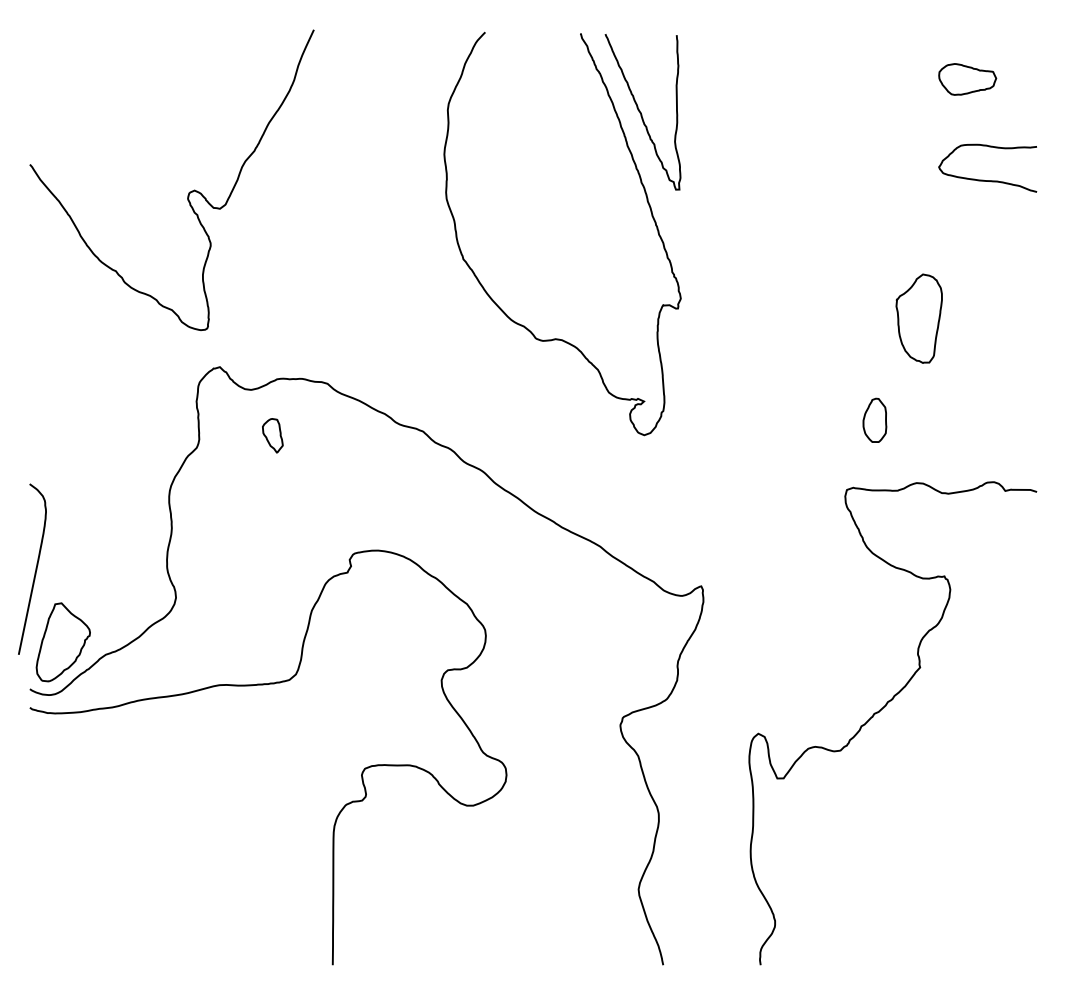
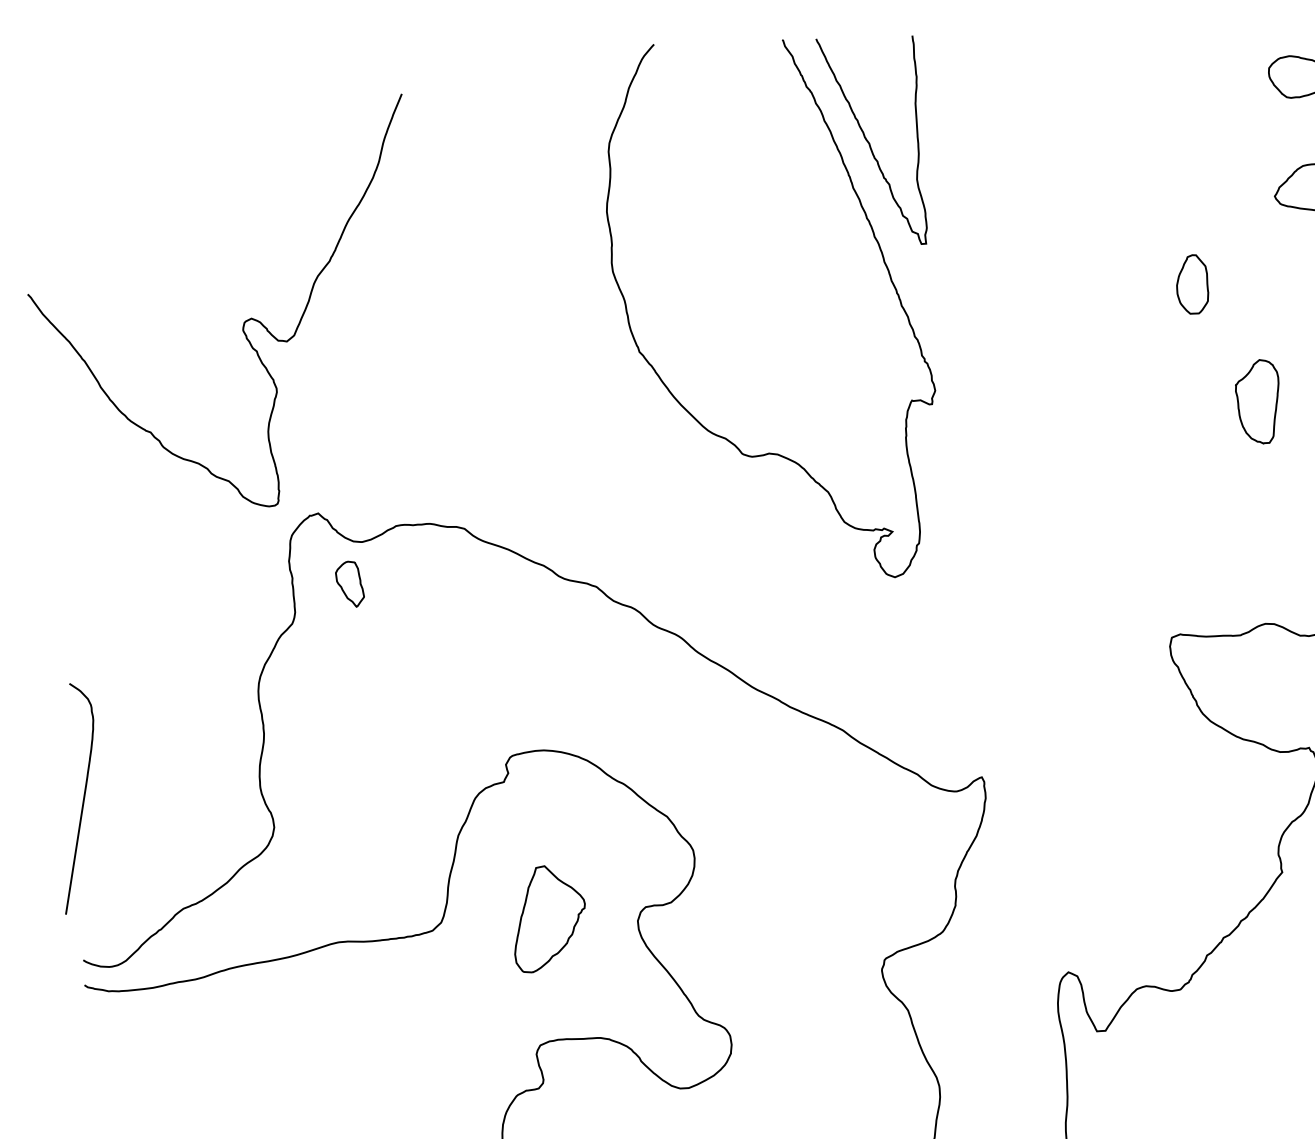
curve: (188, 192) -> (243, 321), moved
part: (918, 318) -> (1257, 401), size x0.7
part: (874, 419) -> (1191, 283), moved
part: (272, 435) -> (349, 584), moved
part: (62, 642) -> (548, 918), moved

